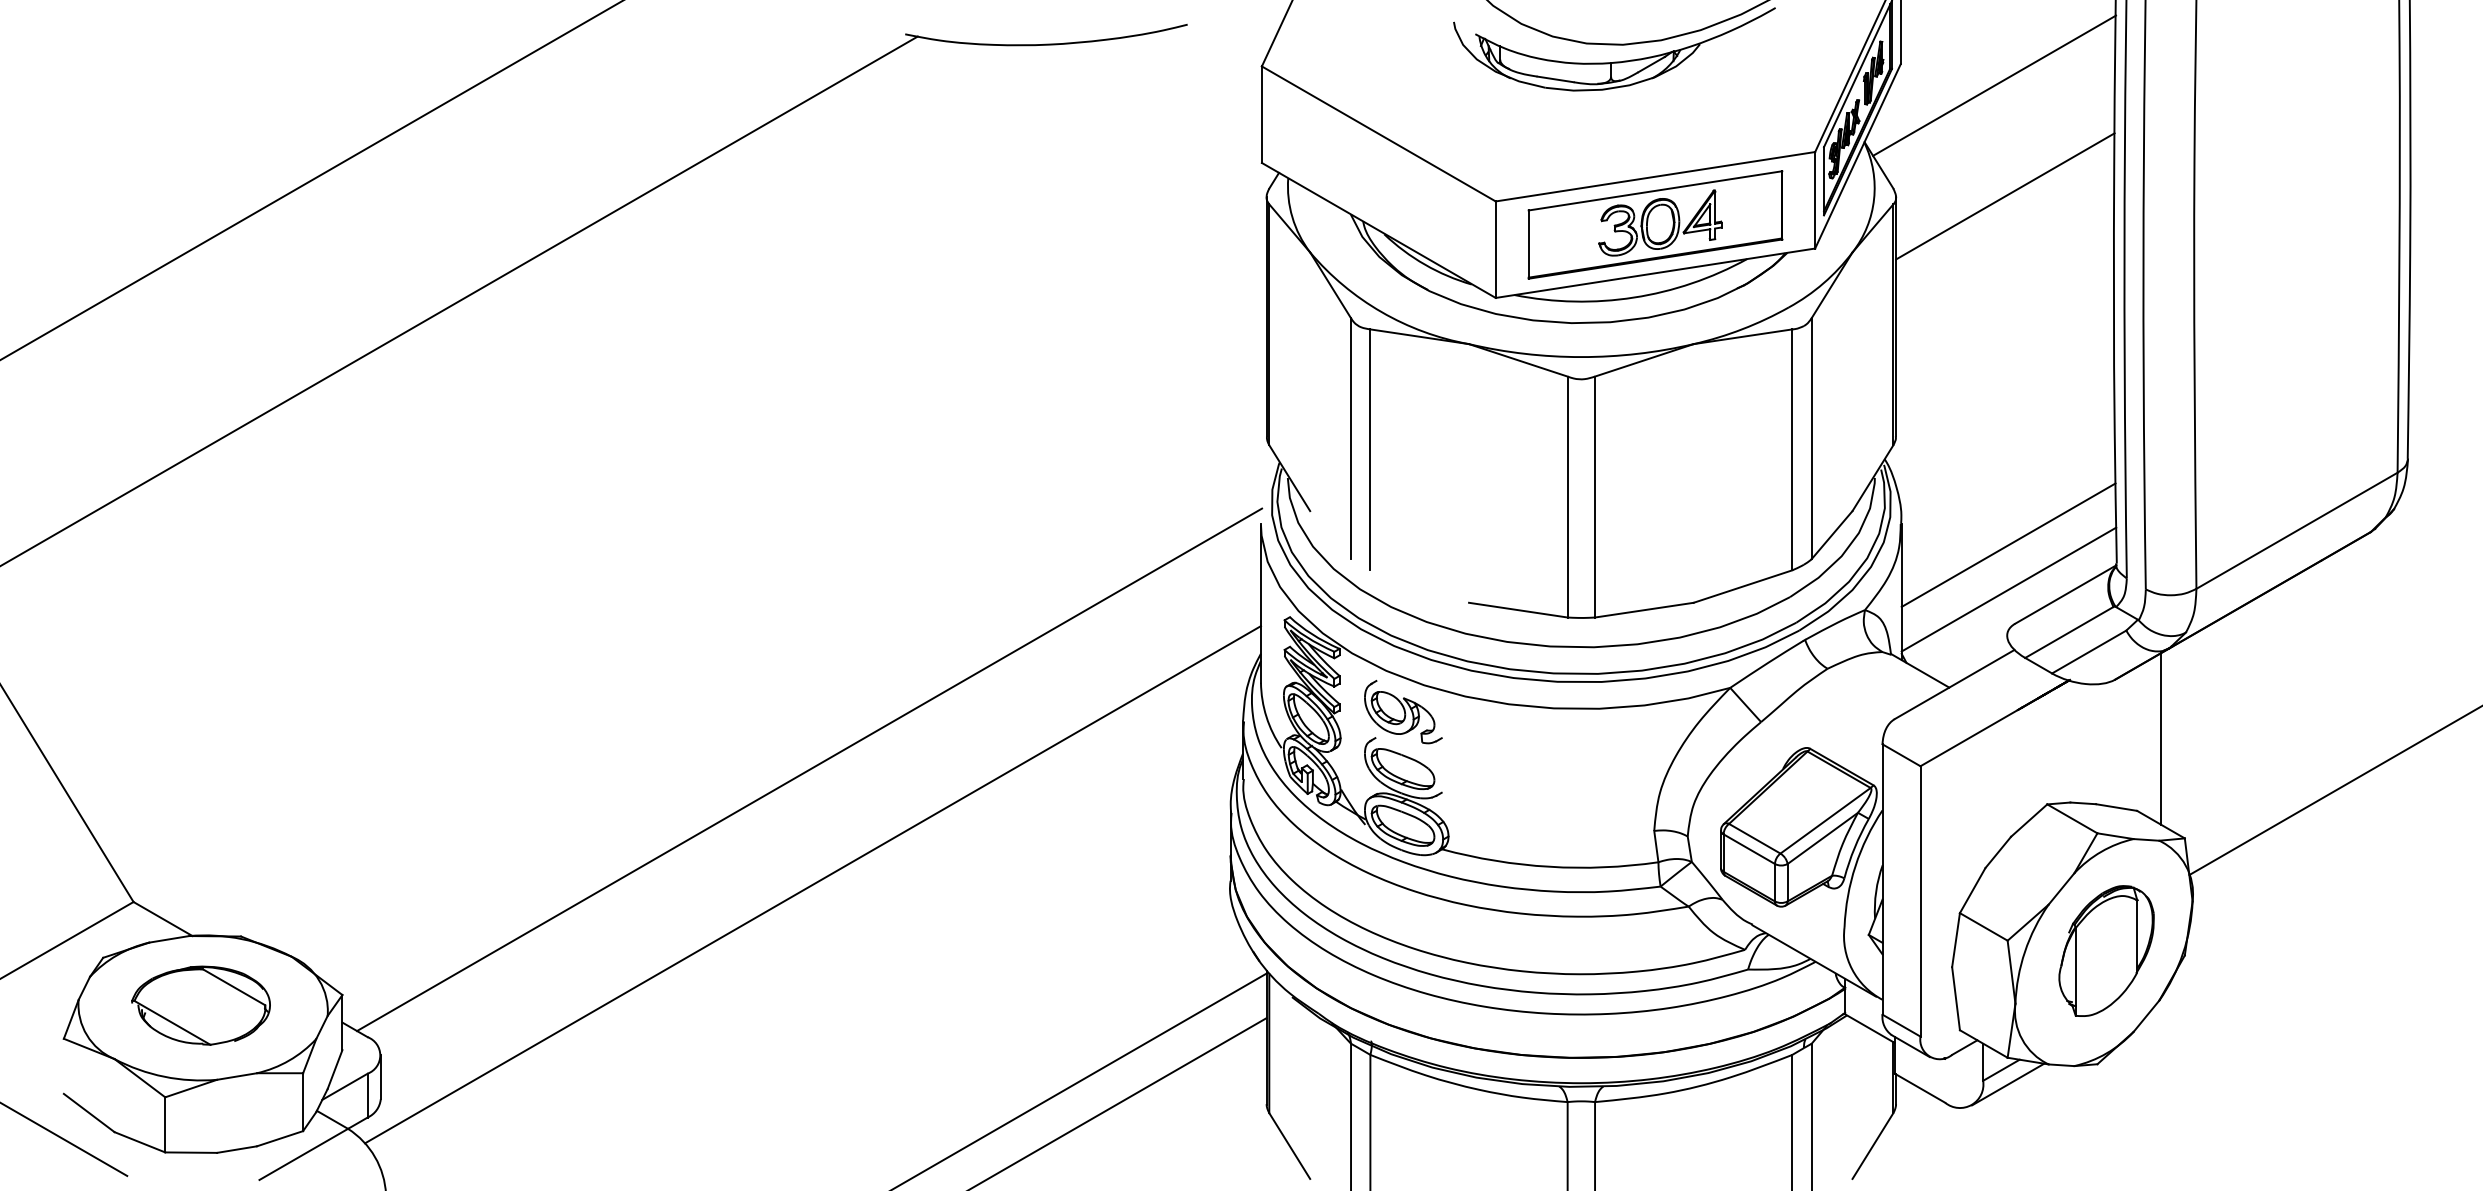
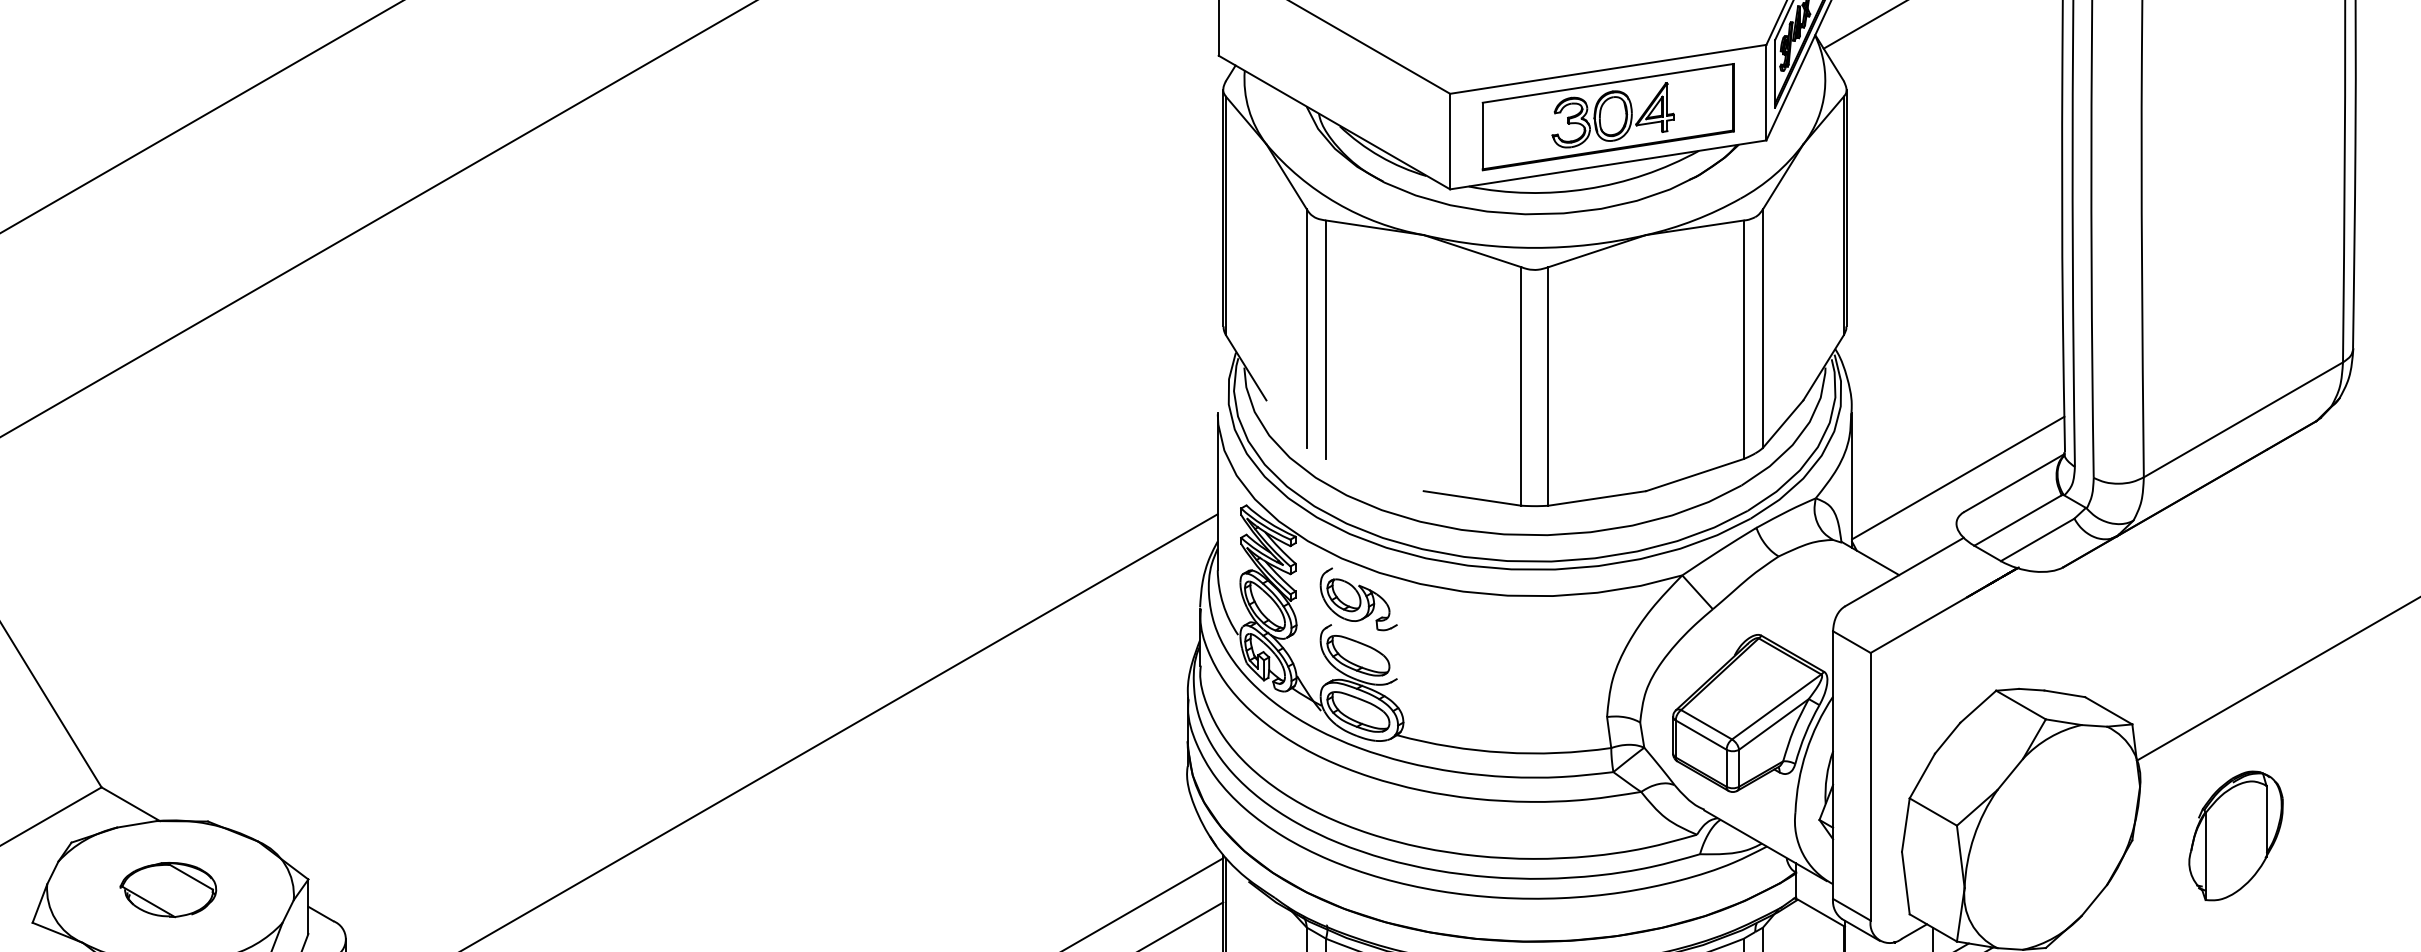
line: (2005, 196) -> (1954, 88), removed
line: (2008, 544) -> (1957, 433), removed
line: (2160, 738) -> (2108, 625), removed
line: (809, 769) -> (770, 656), removed
part: (2106, 950) -> (2235, 835), moved
part: (200, 1005) -> (167, 889), size x0.7

